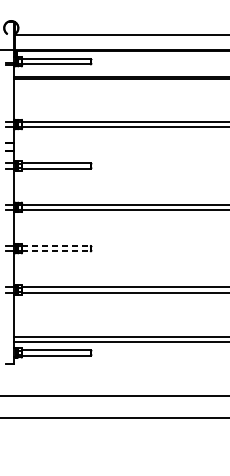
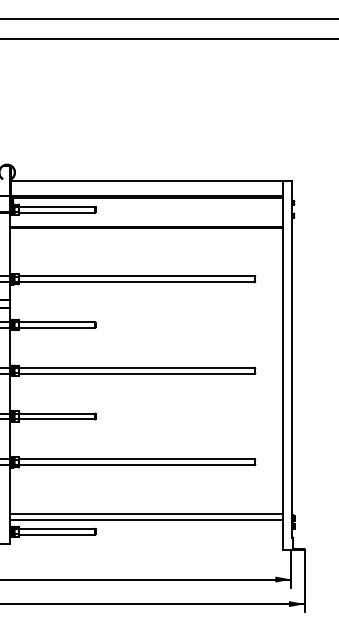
line: (56, 245) -> (57, 413), dashed -> solid
line: (56, 251) -> (57, 419), dashed -> solid

